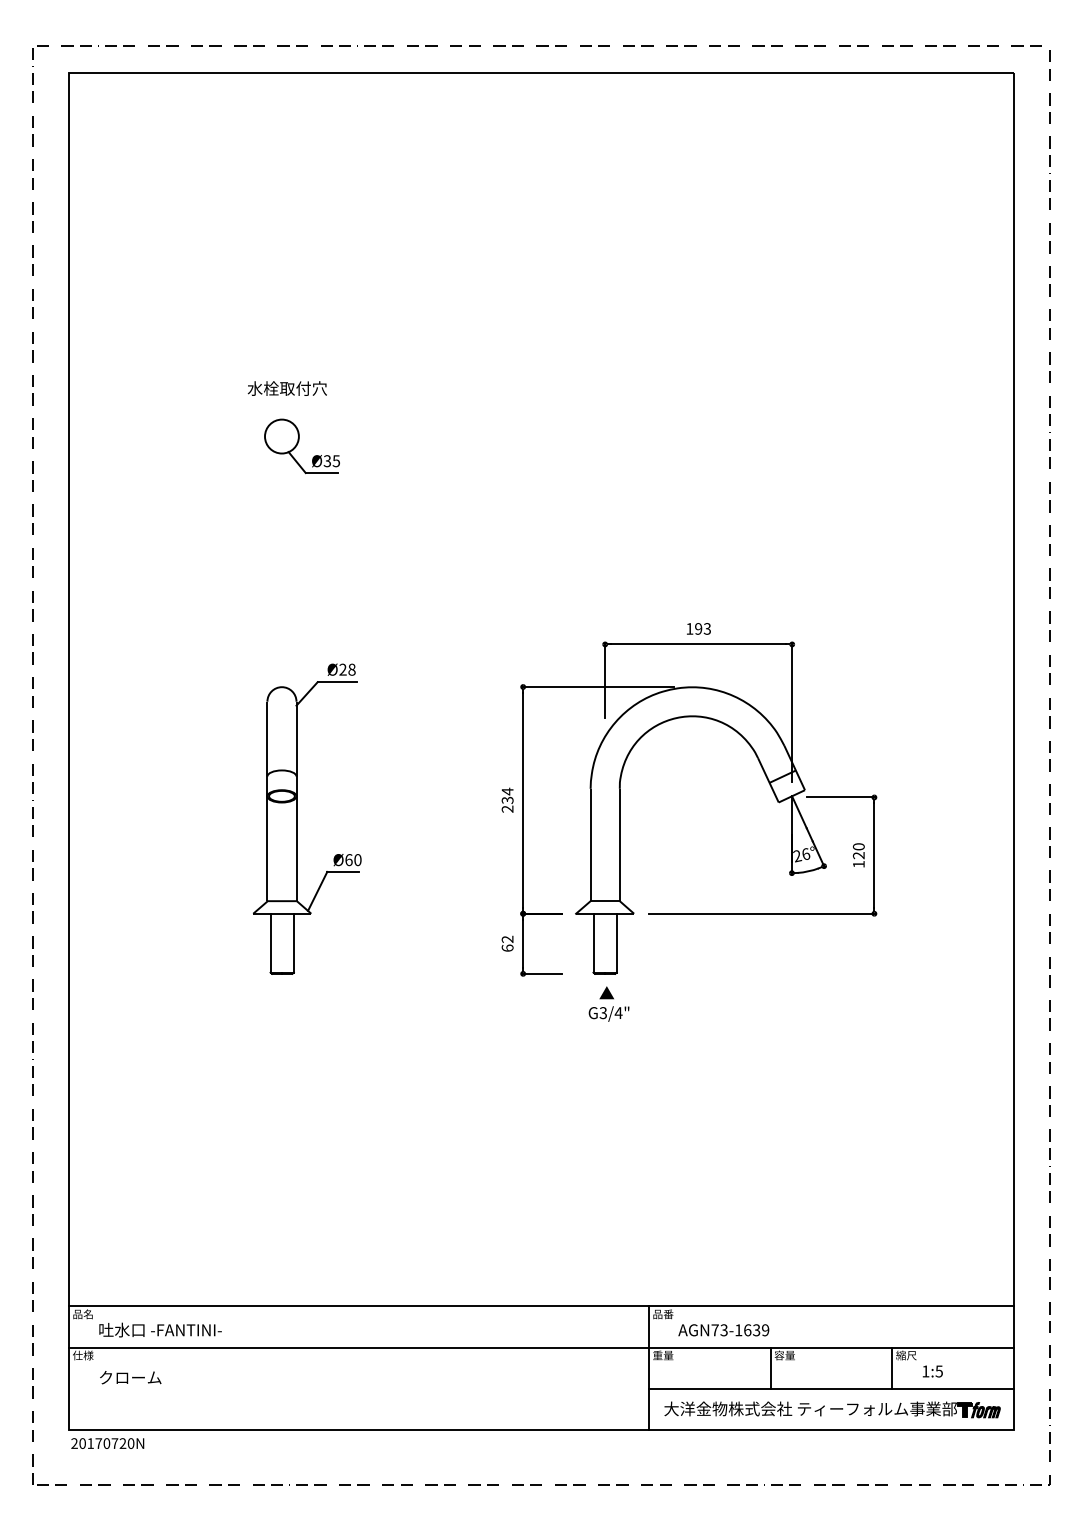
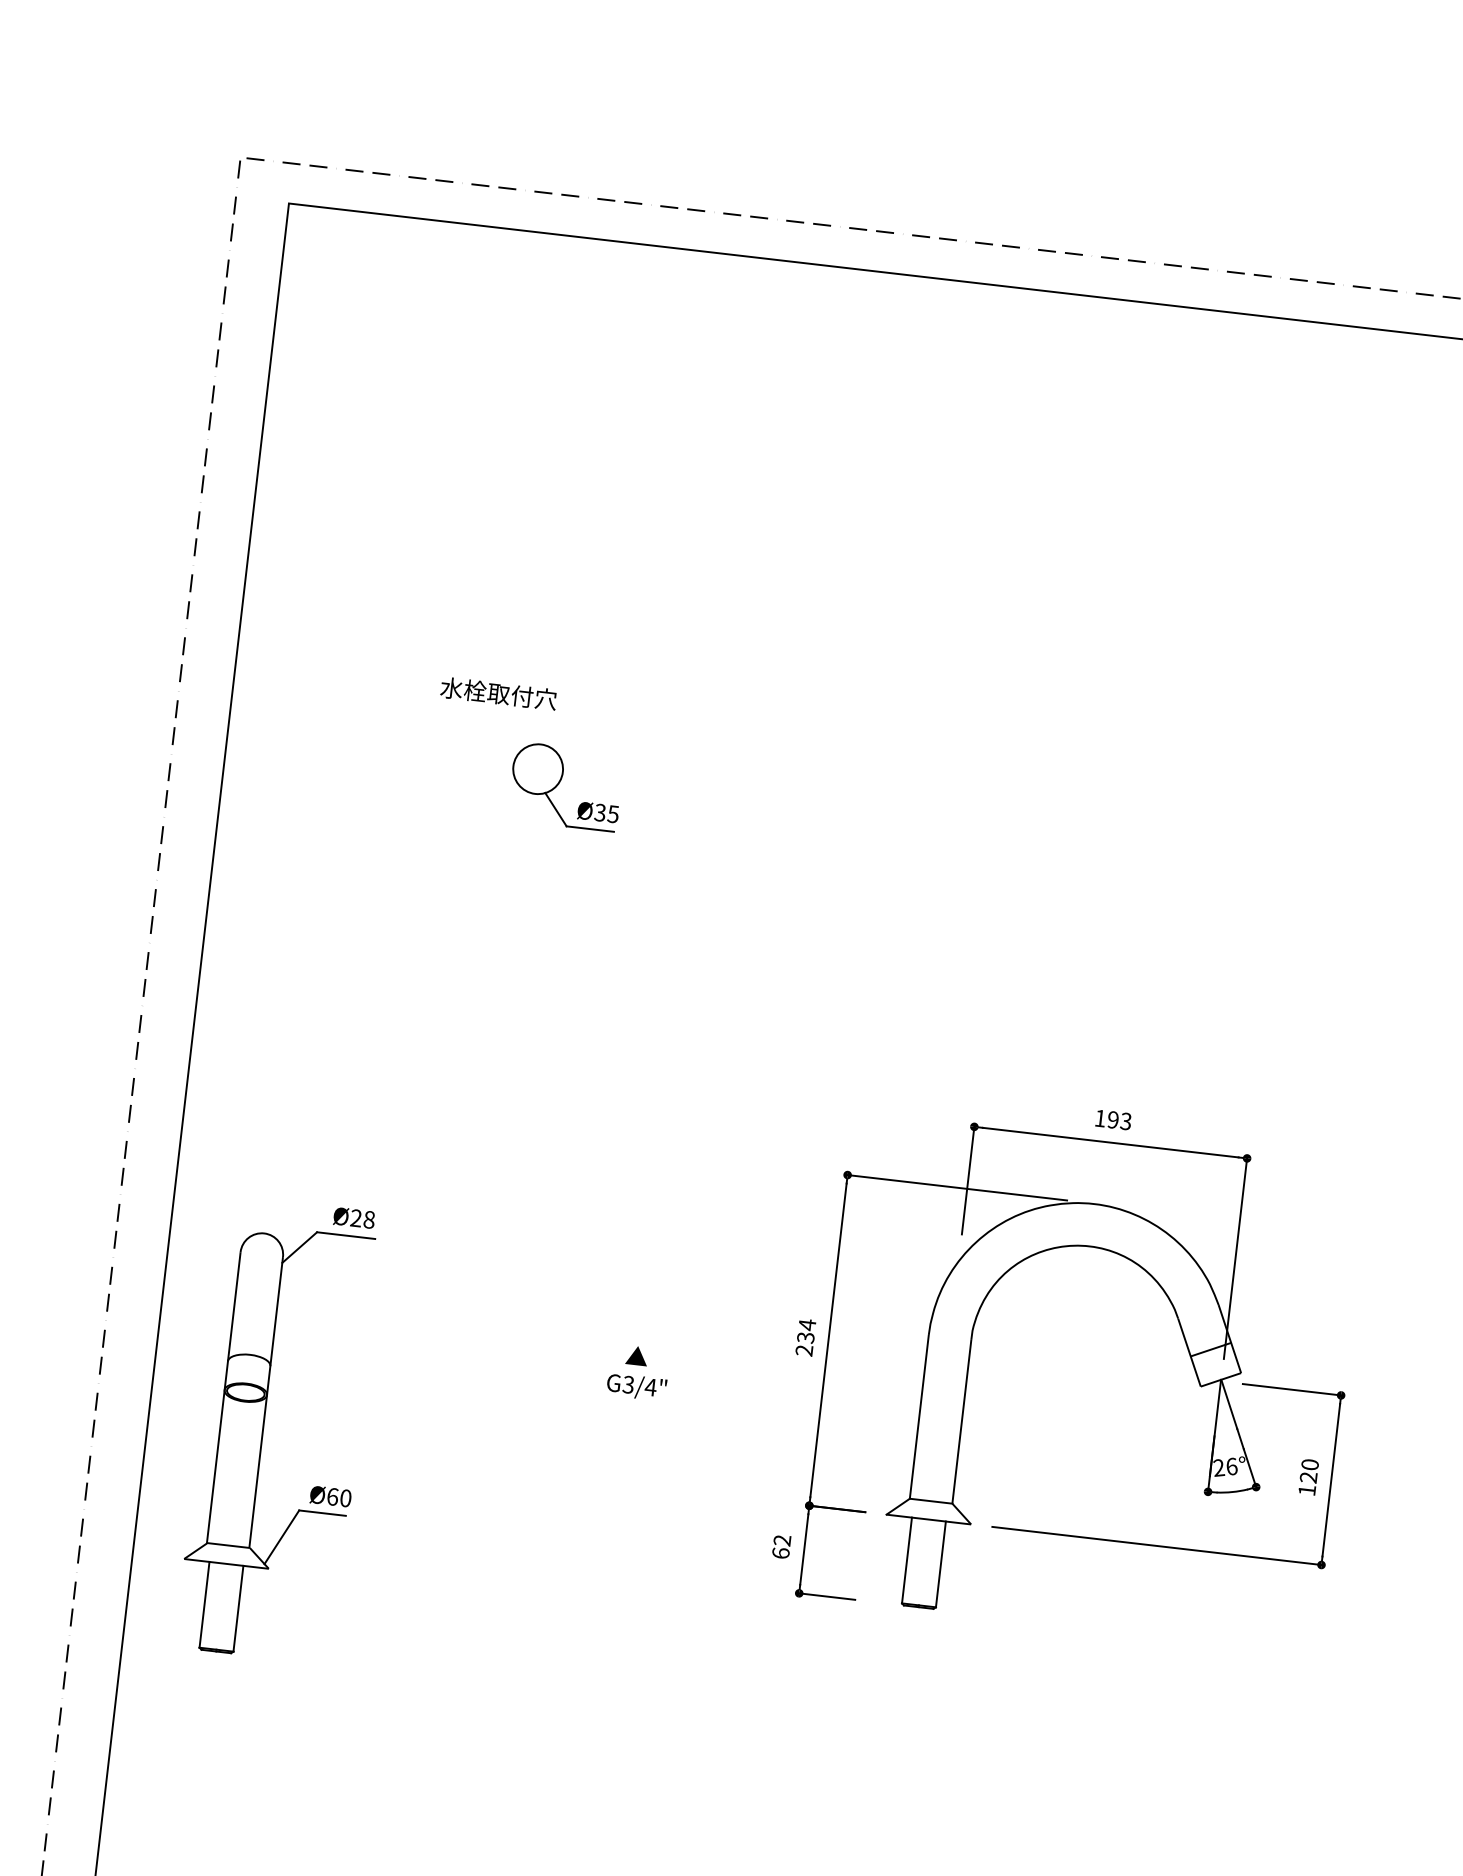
text: (286, 388) -> (497, 693), moved
part: (297, 818) -> (264, 1427), moved
text: (608, 1003) -> (637, 1371), moved

